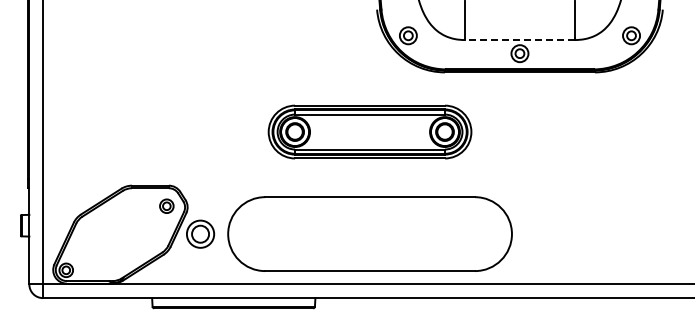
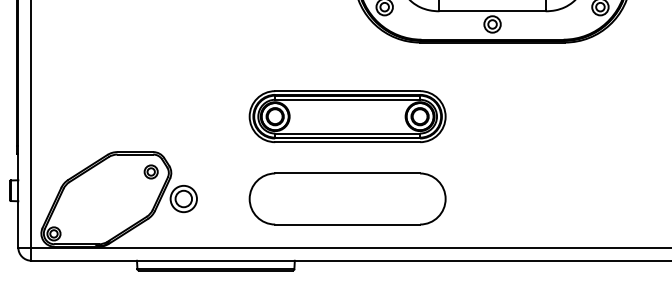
line: (519, 40) -> (492, 11), dashed -> solid
part: (369, 131) -> (347, 116), moved
part: (369, 234) -> (347, 199), size x0.71

